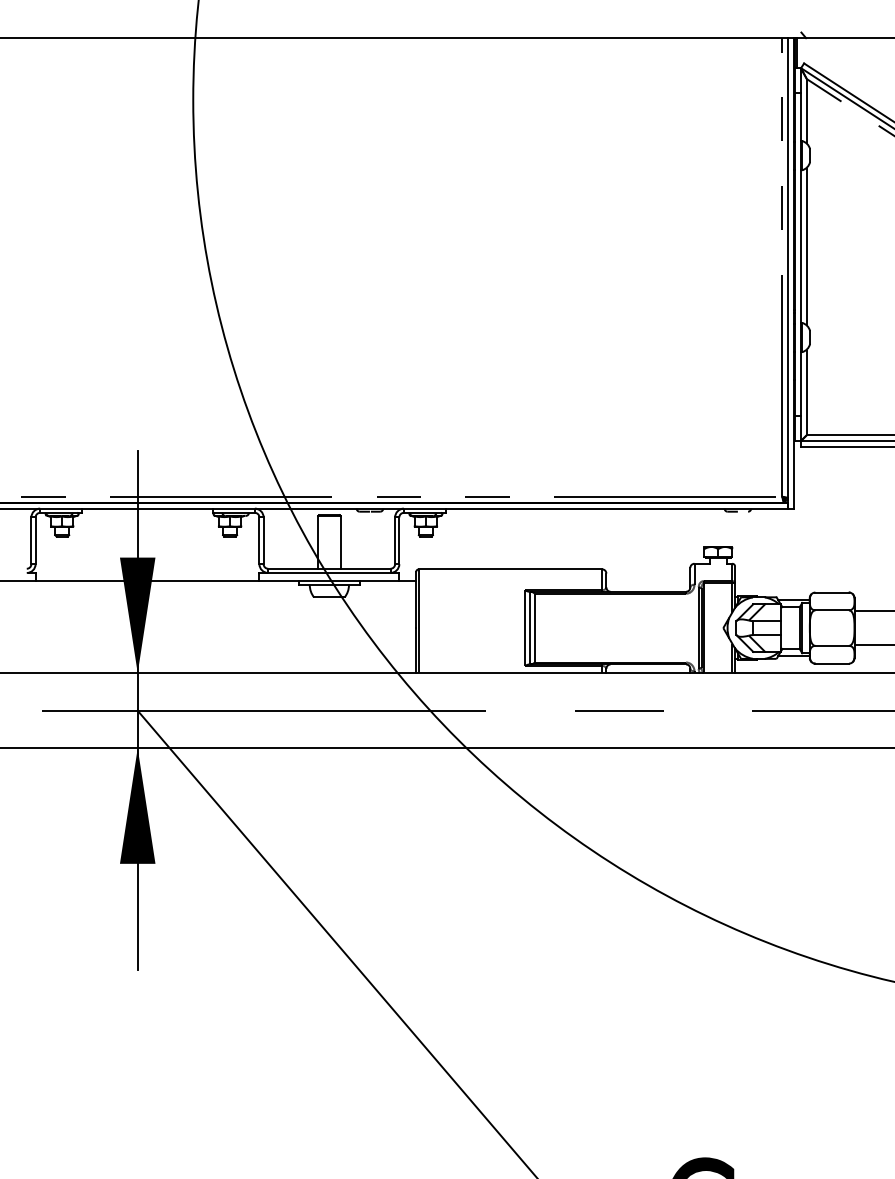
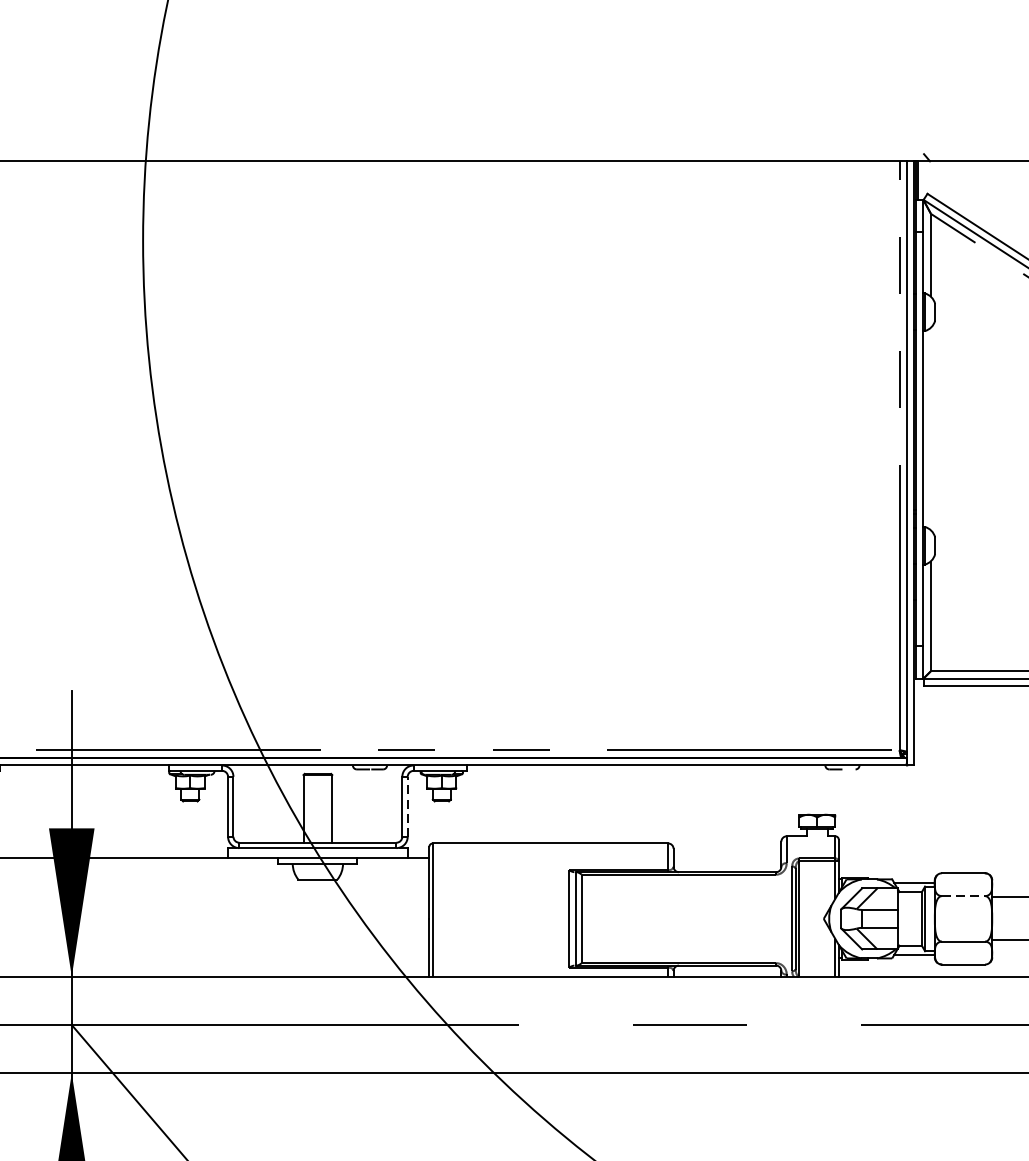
line: (806, 246) -> (930, 428), removed
line: (399, 540) -> (407, 806), solid -> dashed
line: (832, 610) -> (963, 896), solid -> dashed

